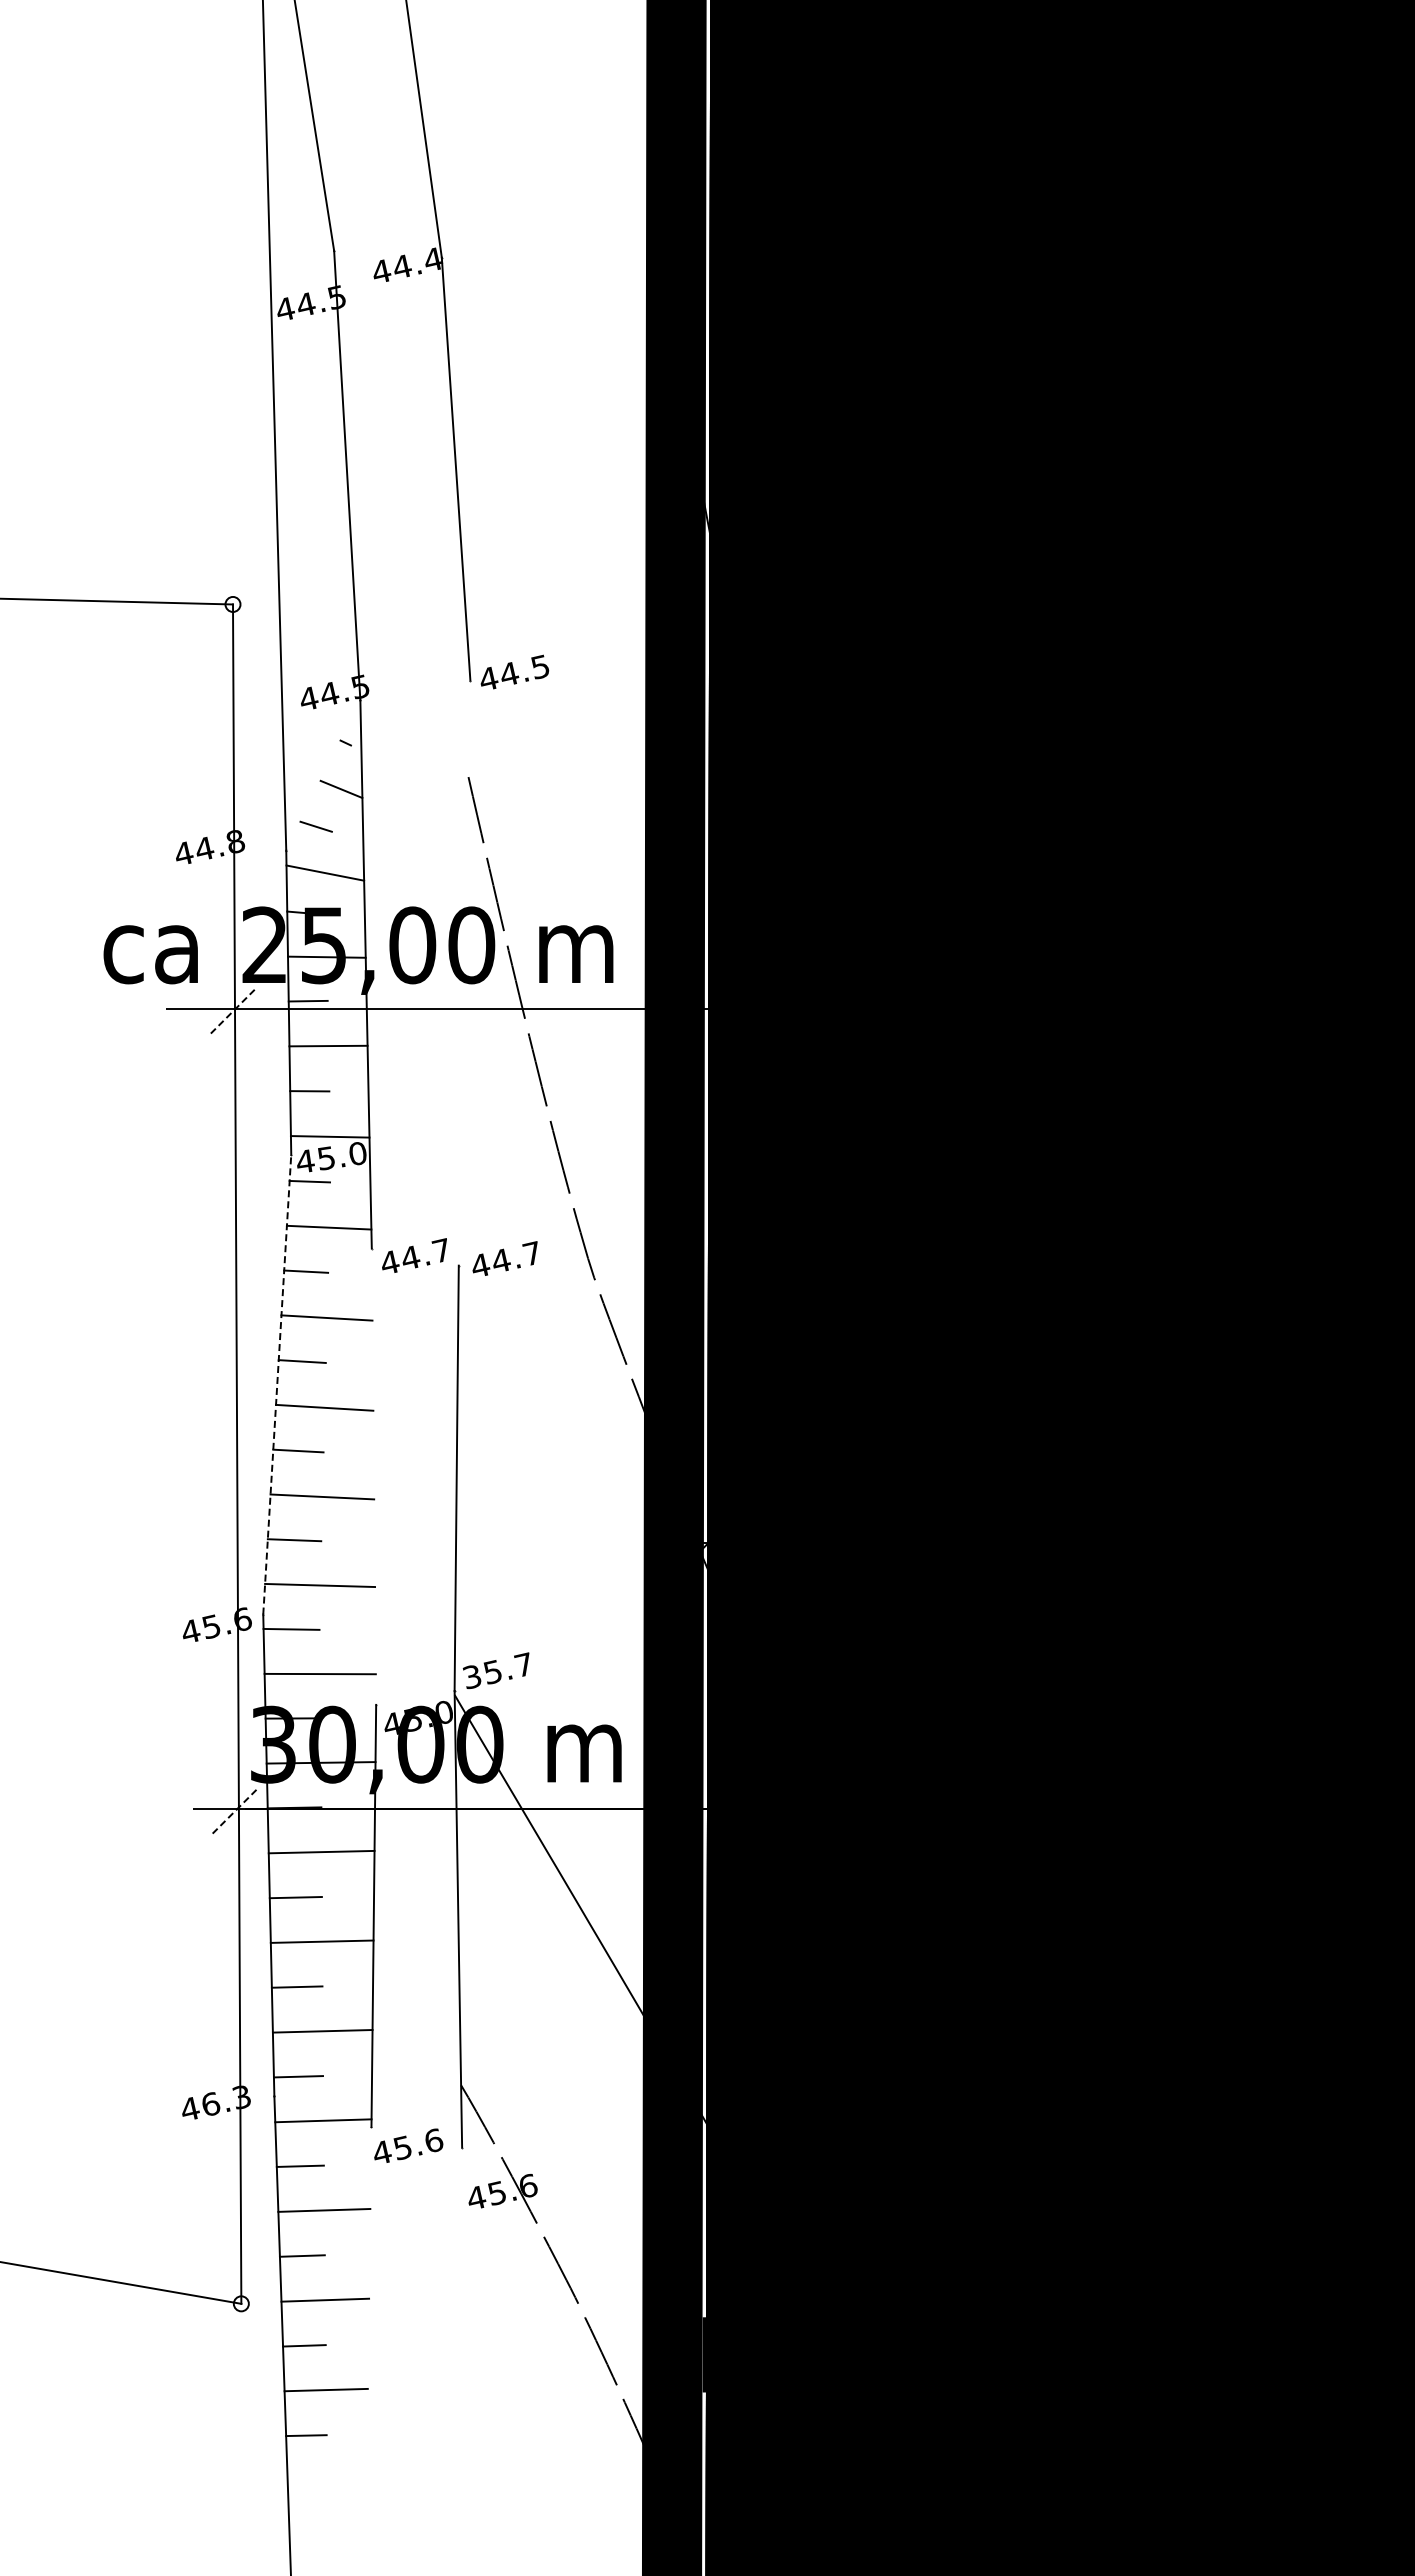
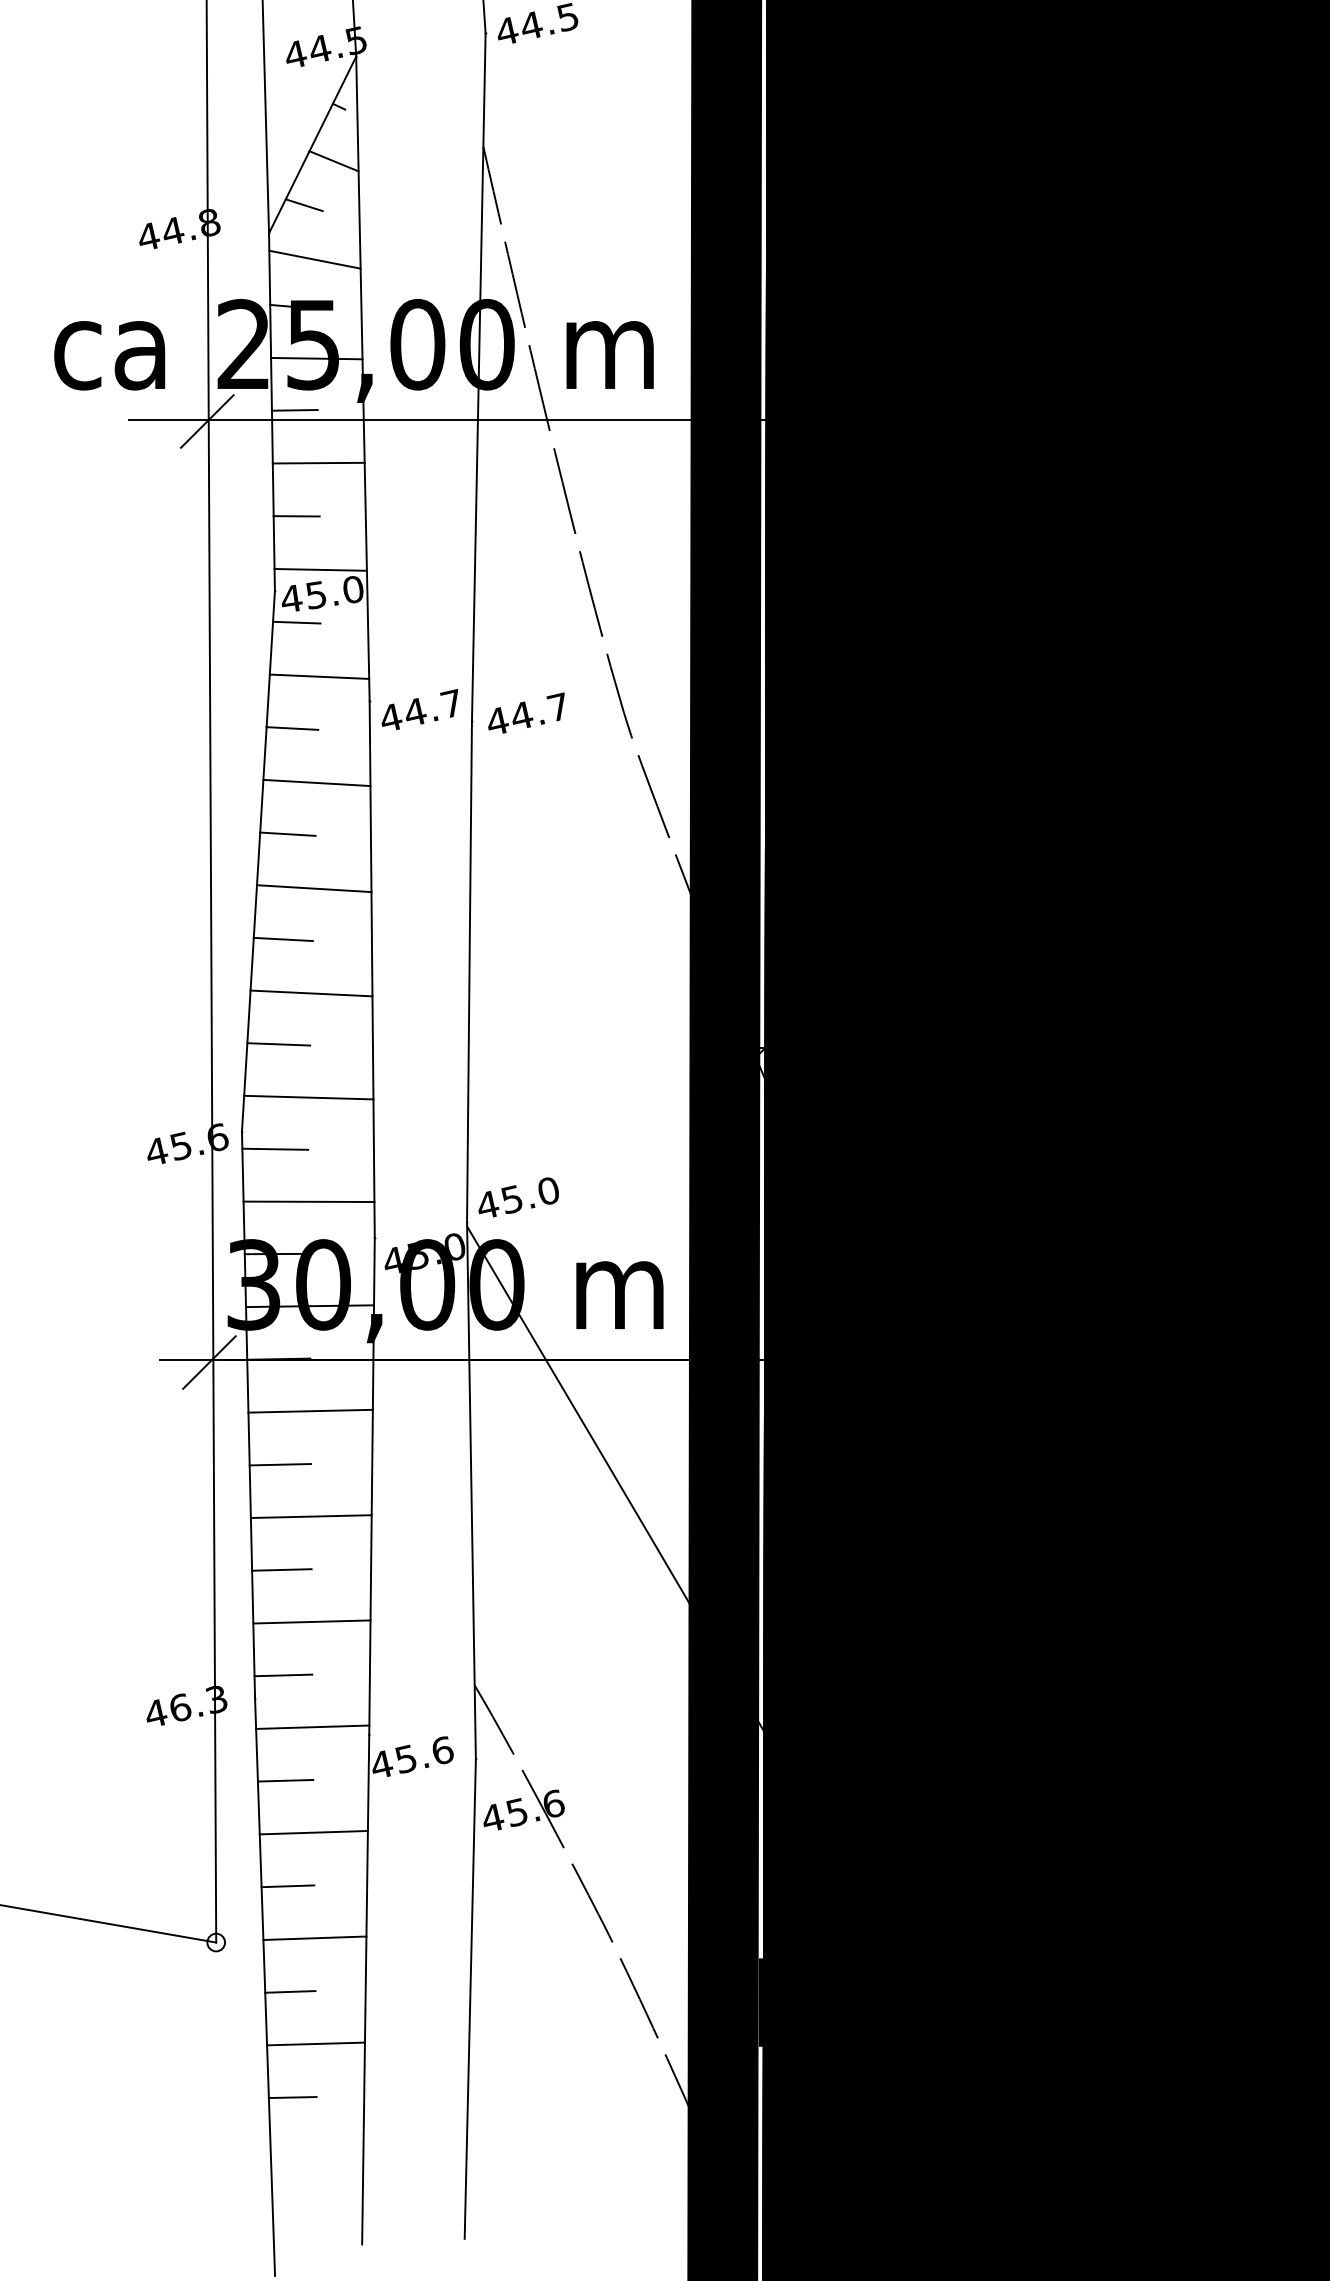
line: (323, 775) -> (312, 144), added
line: (464, 972) -> (478, 376), added
line: (234, 1010) -> (208, 421), dashed -> solid
line: (277, 1384) -> (258, 861), dashed -> solid
line: (373, 1476) -> (371, 969), added
text: (497, 1670) -> (517, 1197), 35.7 -> 45.0
line: (235, 1810) -> (209, 1362), dashed -> solid
line: (368, 2343) -> (365, 1989), added
line: (457, 2351) -> (470, 1998), added

